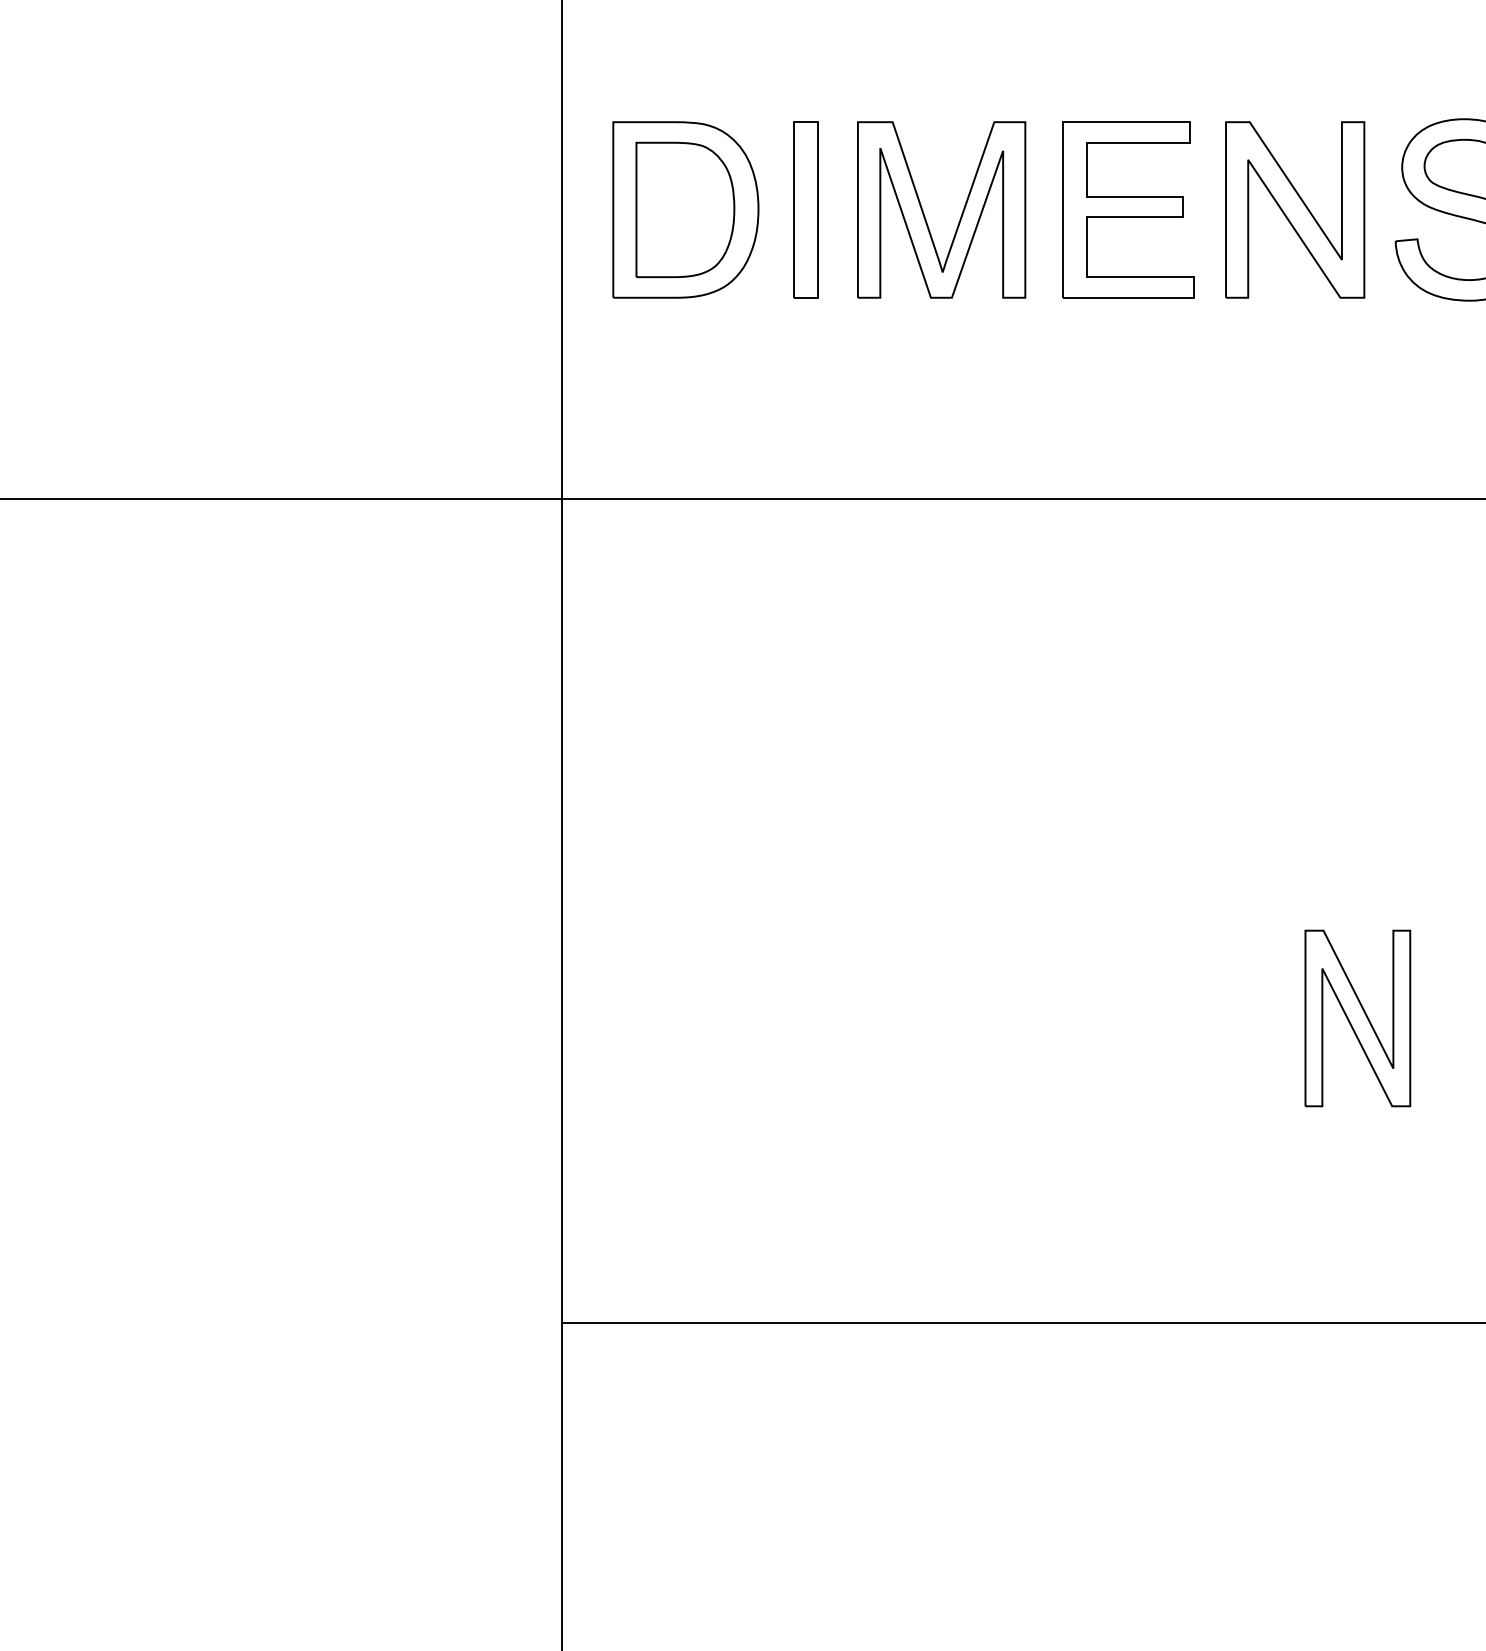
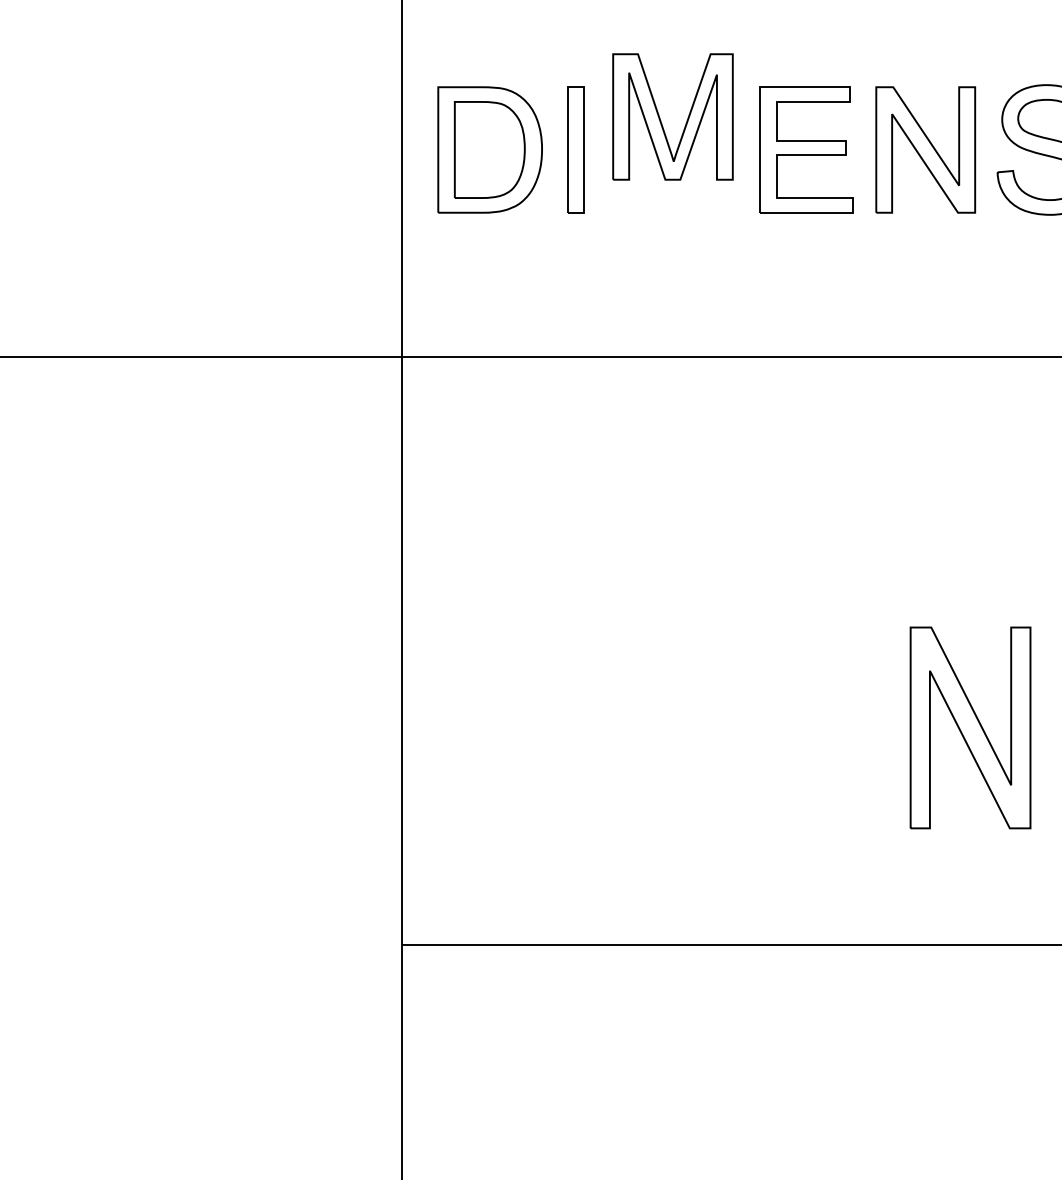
part: (925, 214) -> (661, 120), moved
part: (1357, 1017) -> (970, 727), size x1.6

